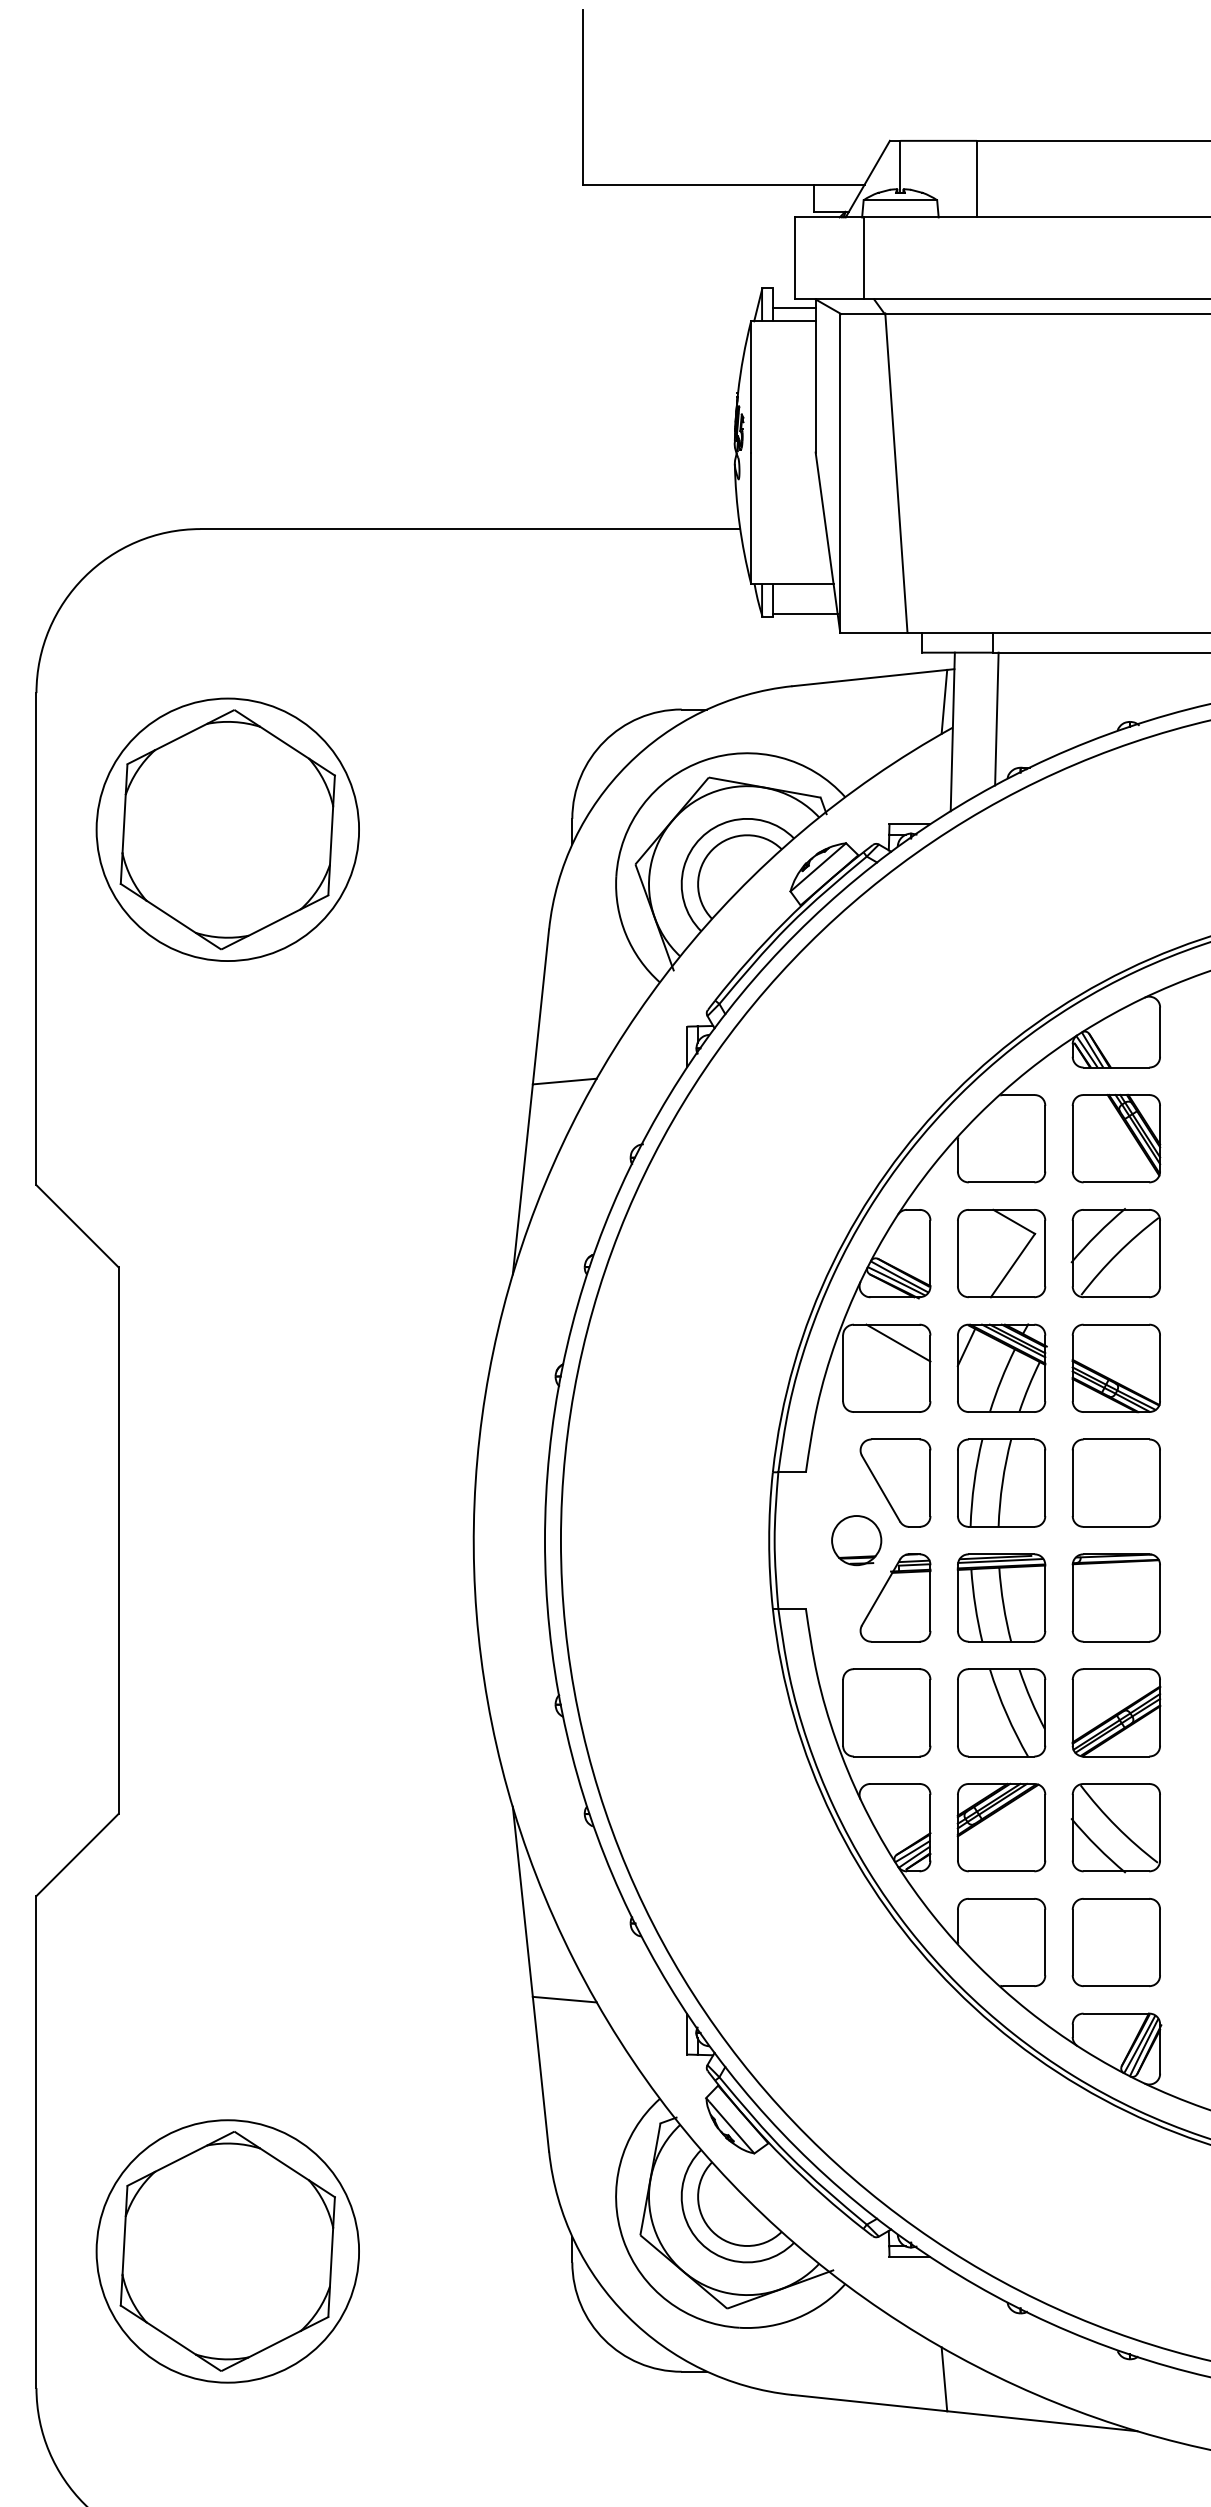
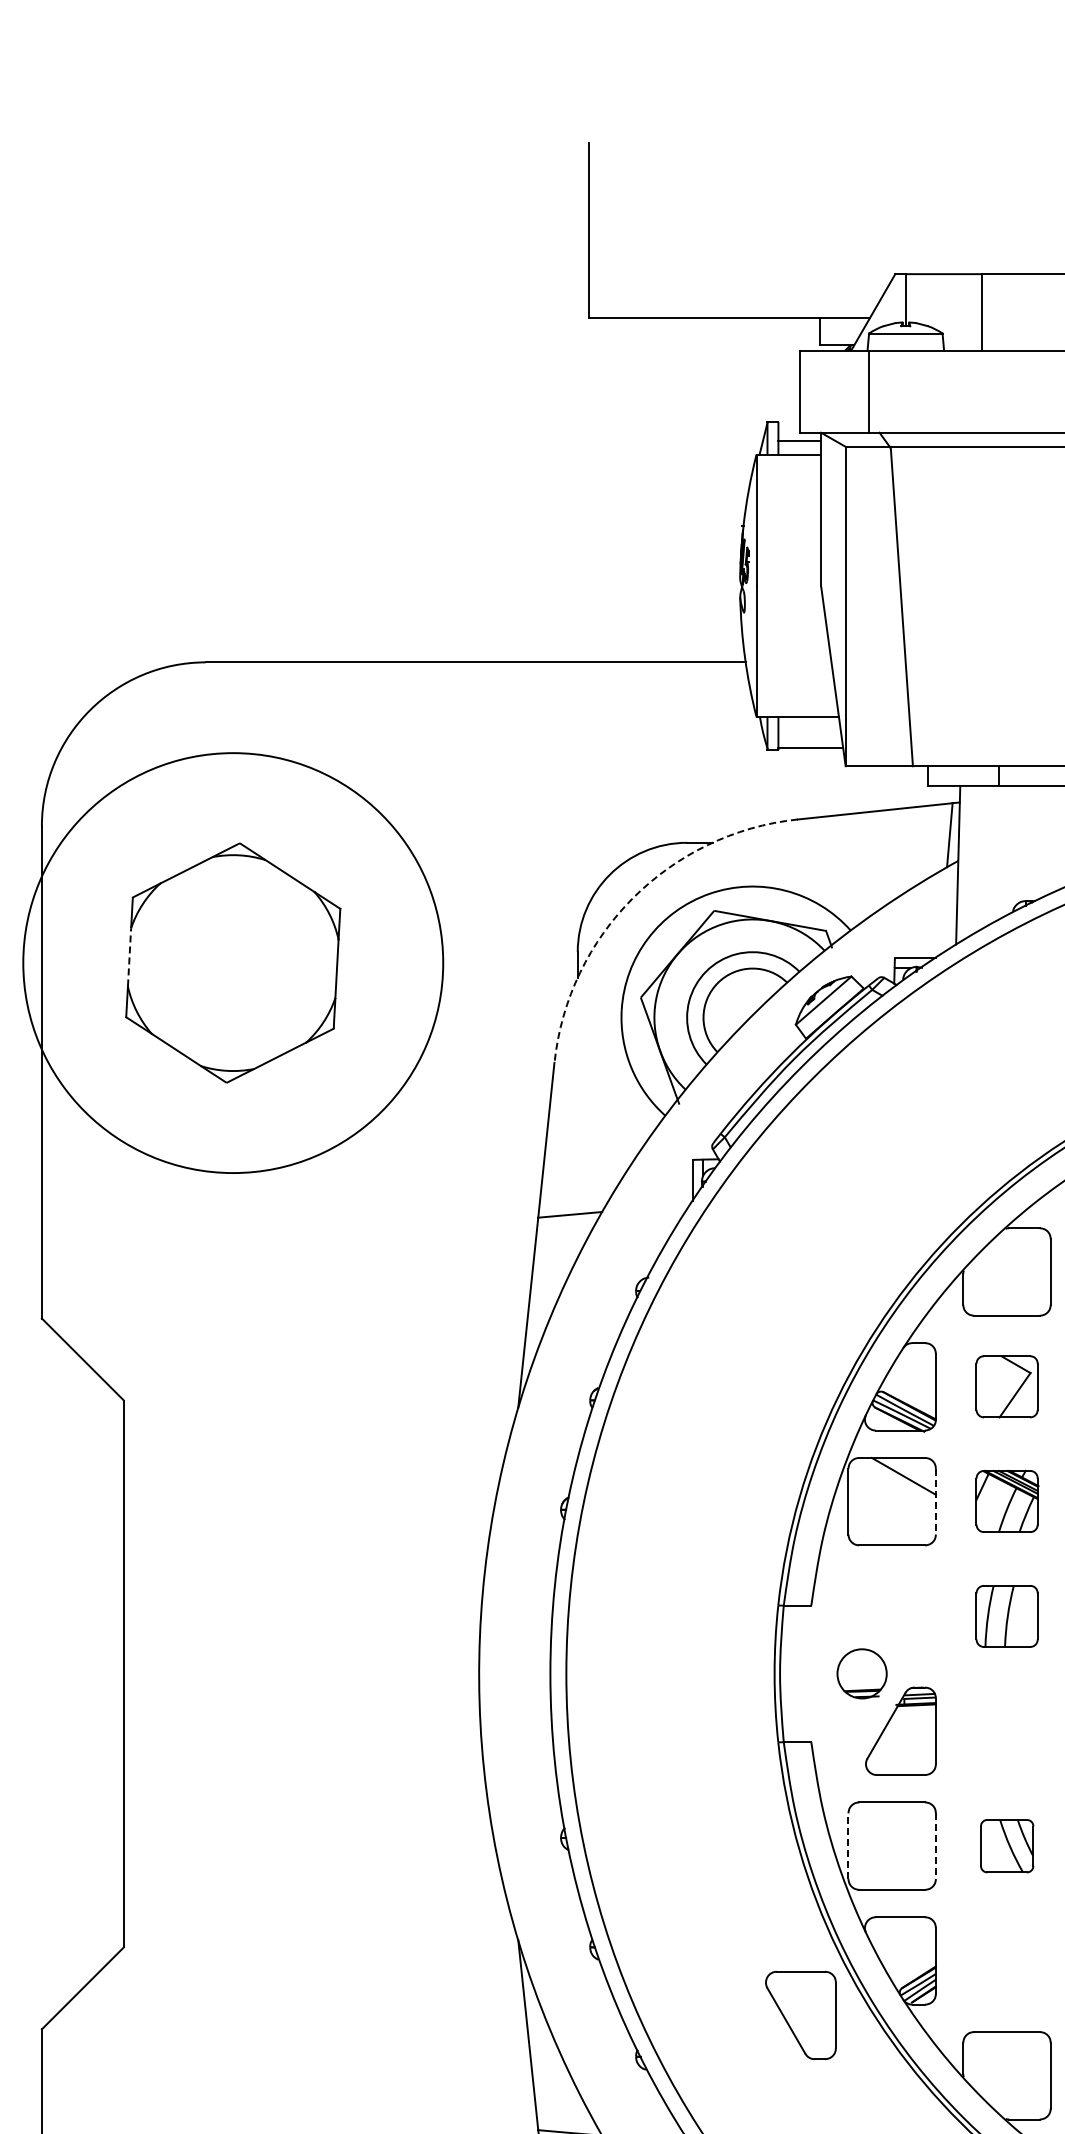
line: (996, 718) -> (1001, 851), removed
arc: (627, 764) -> (632, 897), solid -> dashed
line: (124, 823) -> (129, 956), solid -> dashed
circle: (227, 829) -> (232, 962), size x1.6
part: (1001, 1253) -> (1006, 1386), size x0.7
part: (1001, 1367) -> (1006, 1500), size x0.7
line: (930, 1368) -> (935, 1501), solid -> dashed
part: (895, 1482) -> (800, 2014), moved
part: (1001, 1482) -> (1006, 1615), size x0.7
part: (1001, 1597) -> (1006, 1730), removed
line: (843, 1712) -> (848, 1845), solid -> dashed
line: (930, 1712) -> (935, 1845), solid -> dashed
part: (1001, 1712) -> (1006, 1845), size x0.6
part: (1001, 1827) -> (1006, 1960), removed

